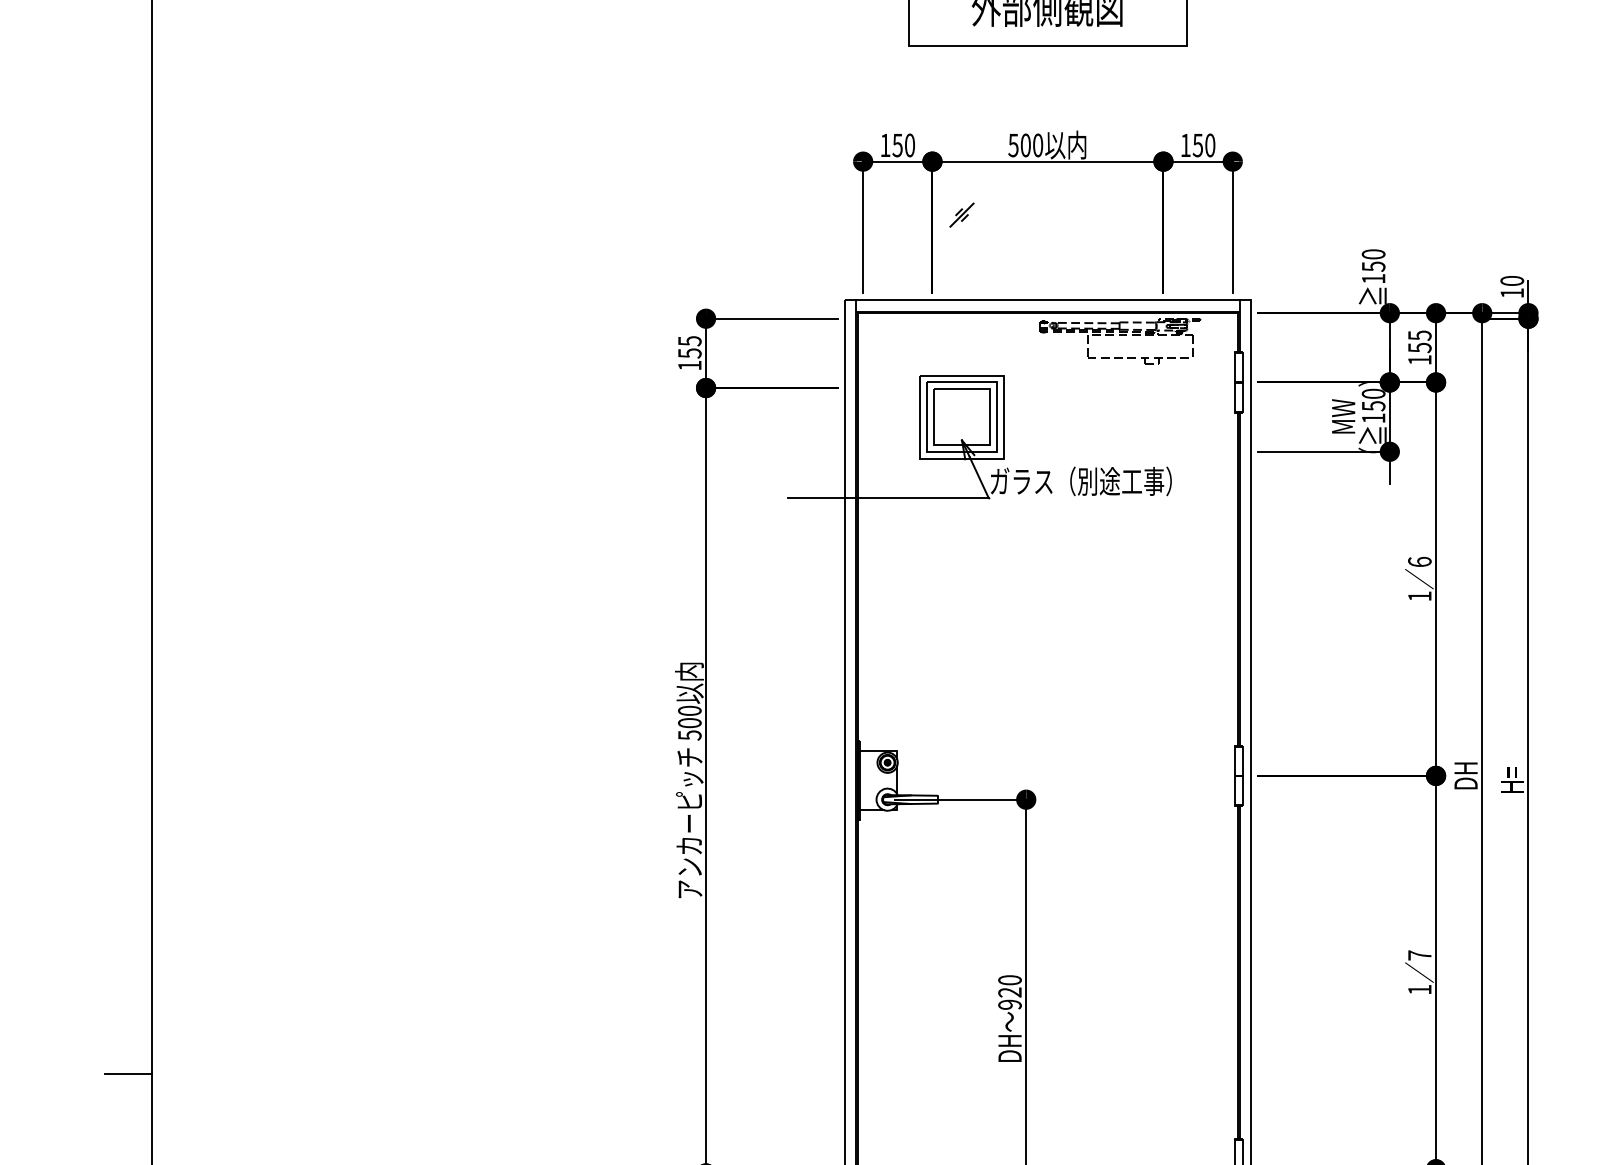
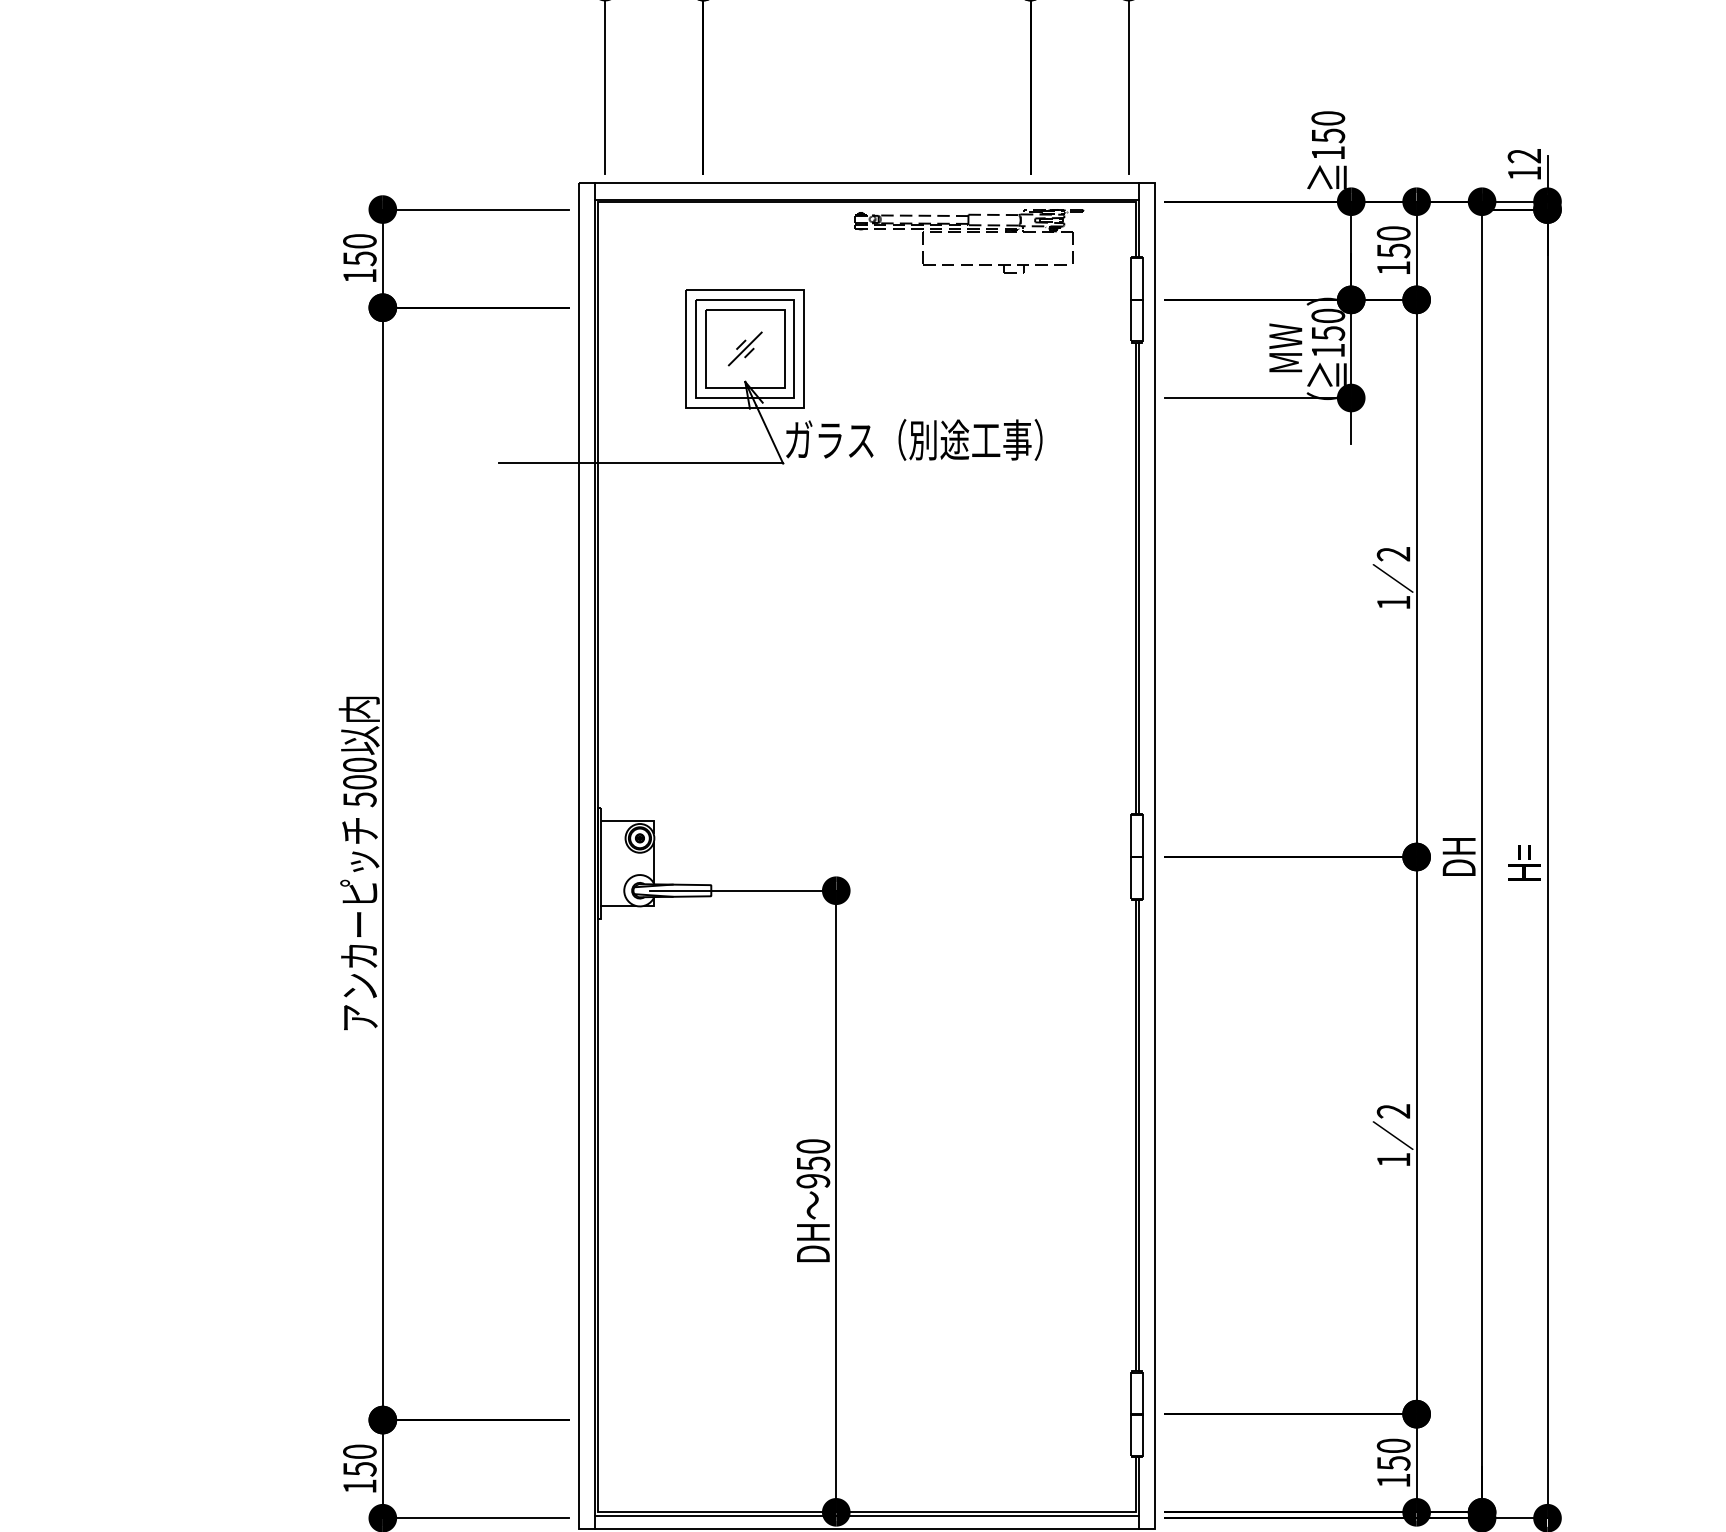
part: (961, 214) -> (744, 348), moved
text: (1512, 281) -> (1524, 156), 10 -> 12
text: (1419, 335) -> (1393, 233), 155 -> 150
text: (689, 341) -> (359, 241), 155 -> 150
text: (1419, 561) -> (1393, 553), 6 -> 2
text: (1419, 955) -> (1393, 1111), 7 -> 2
text: (1009, 992) -> (812, 1163), 920 -> 950

